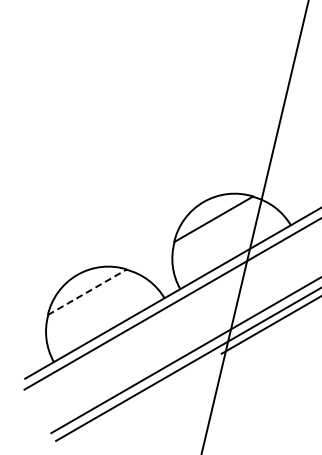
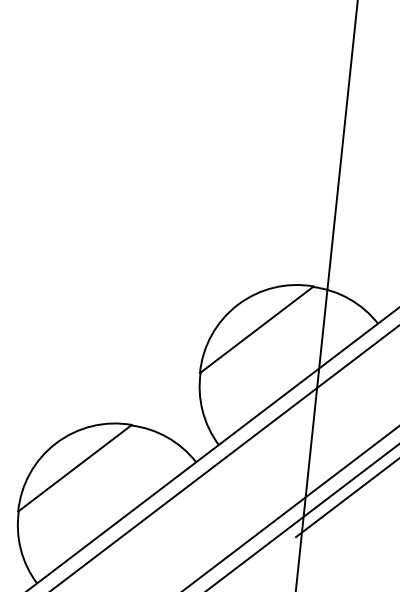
line: (87, 292) -> (75, 468), dashed -> solid

